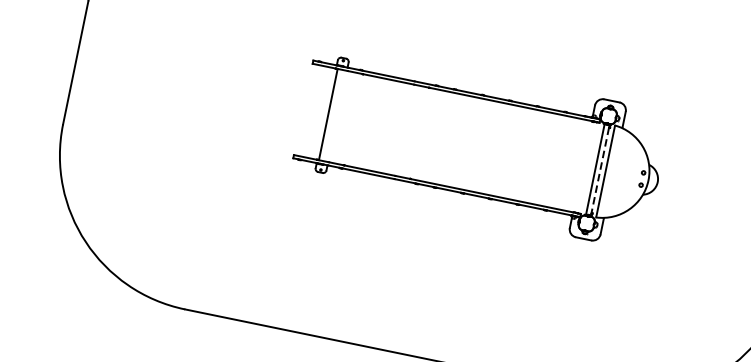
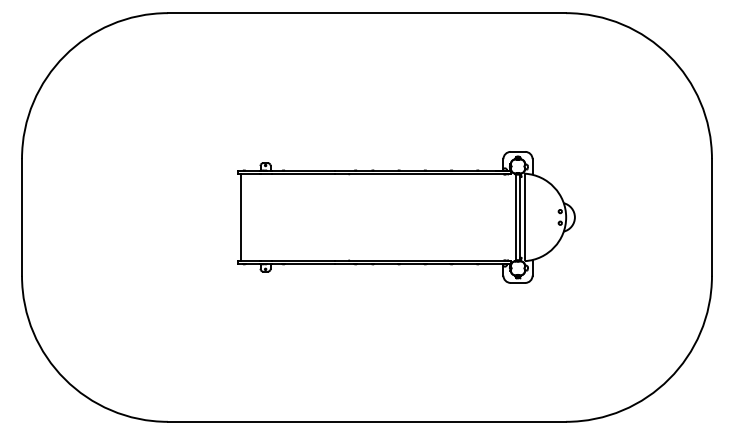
line: (327, 114) -> (240, 217), moved
line: (600, 169) -> (520, 216), dashed -> solid

